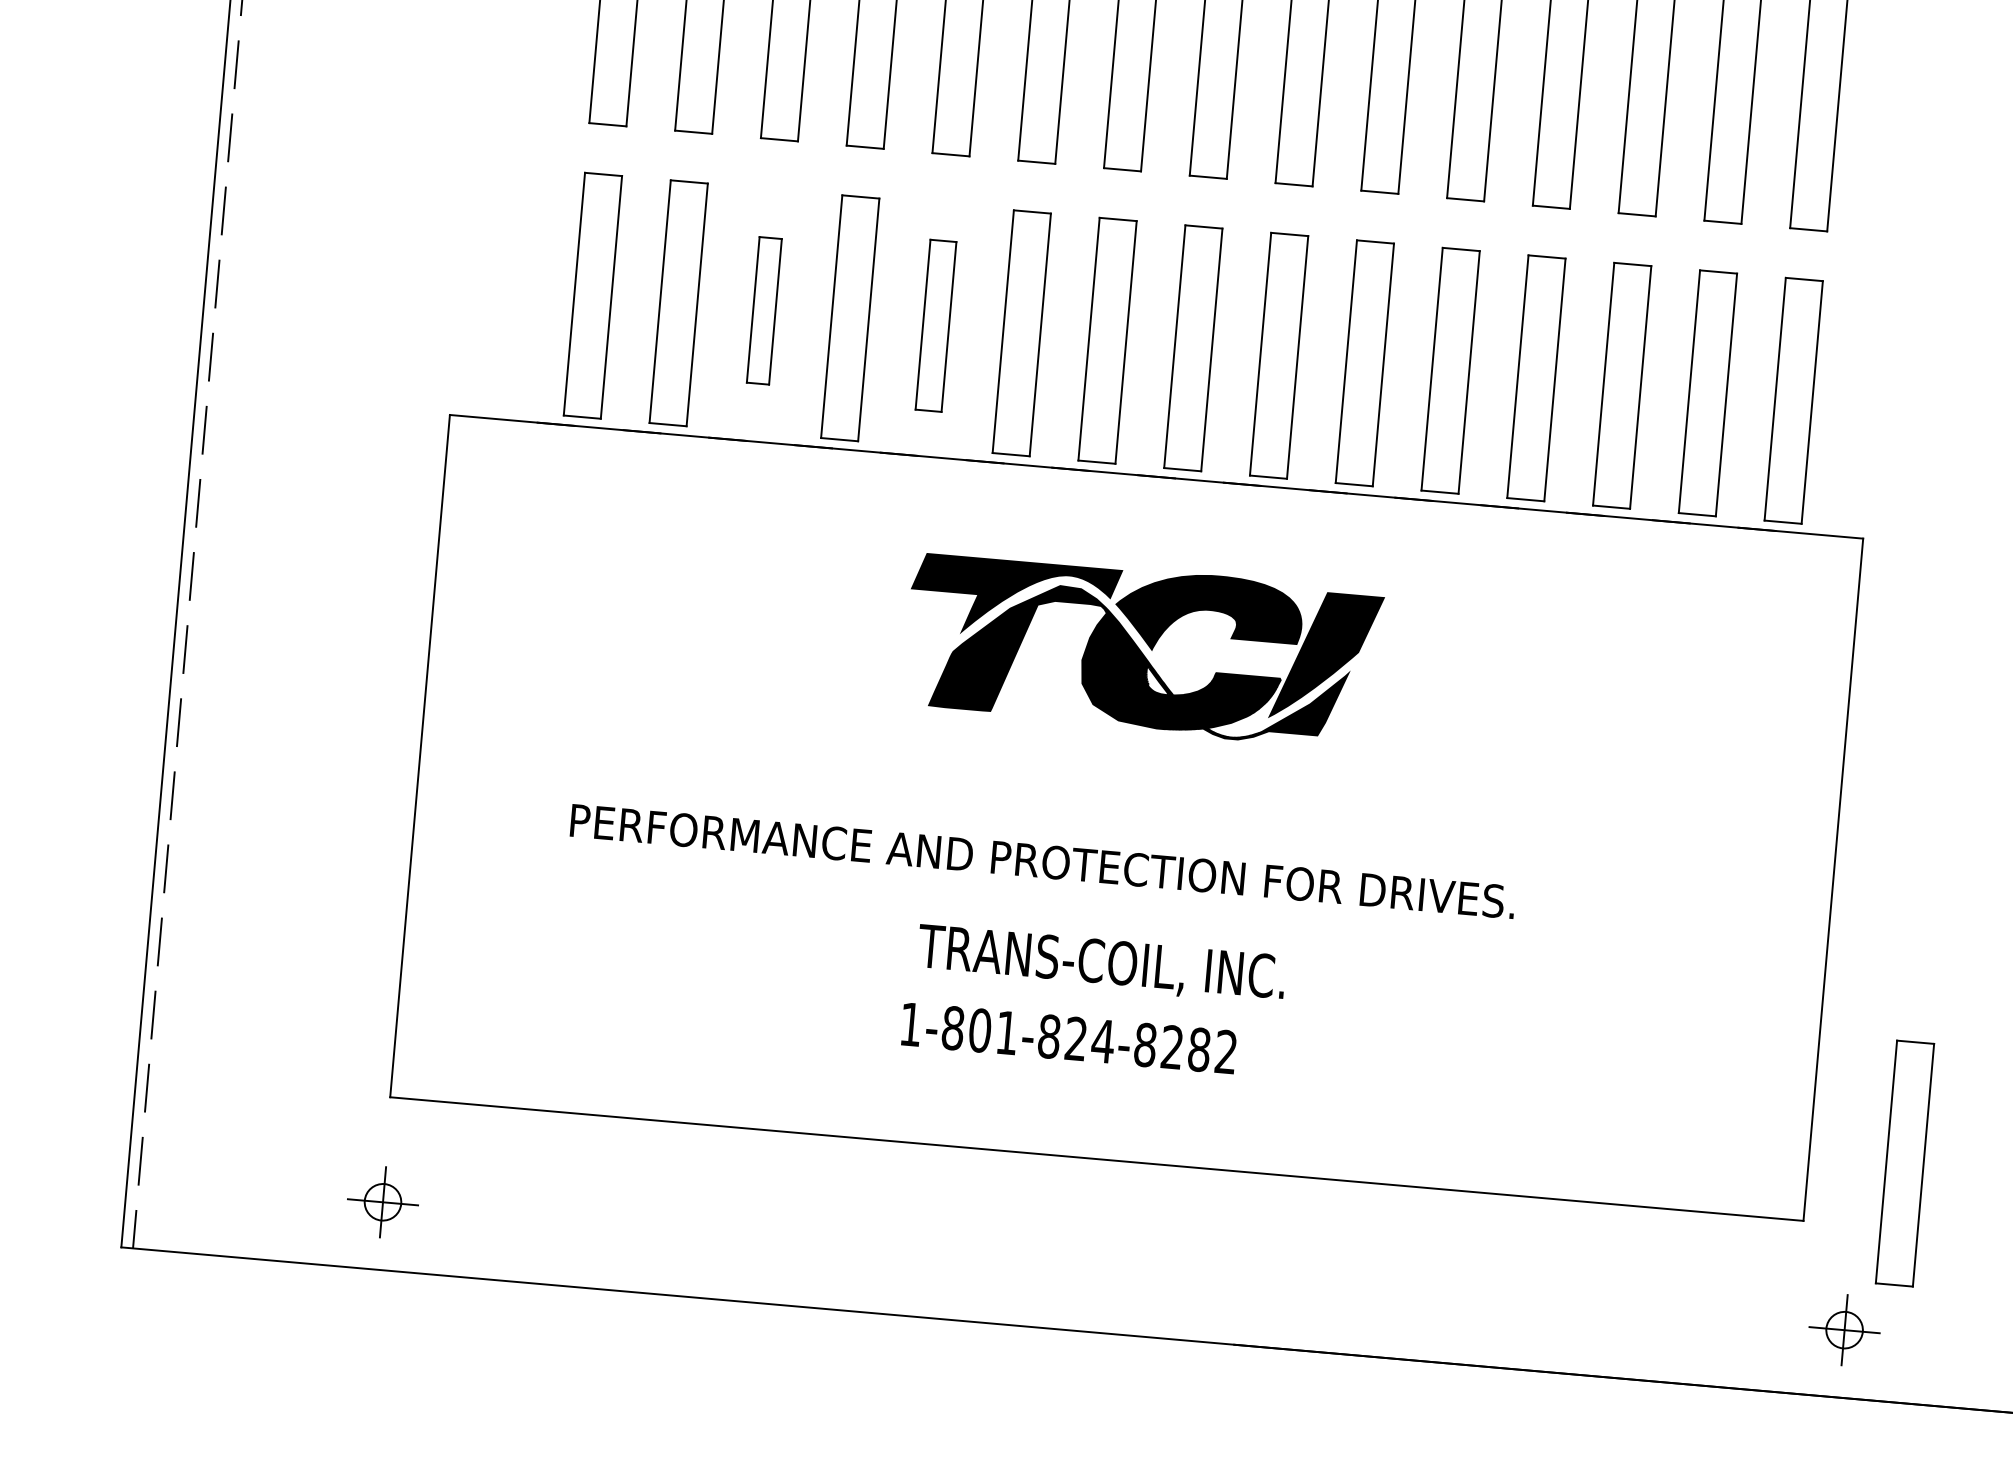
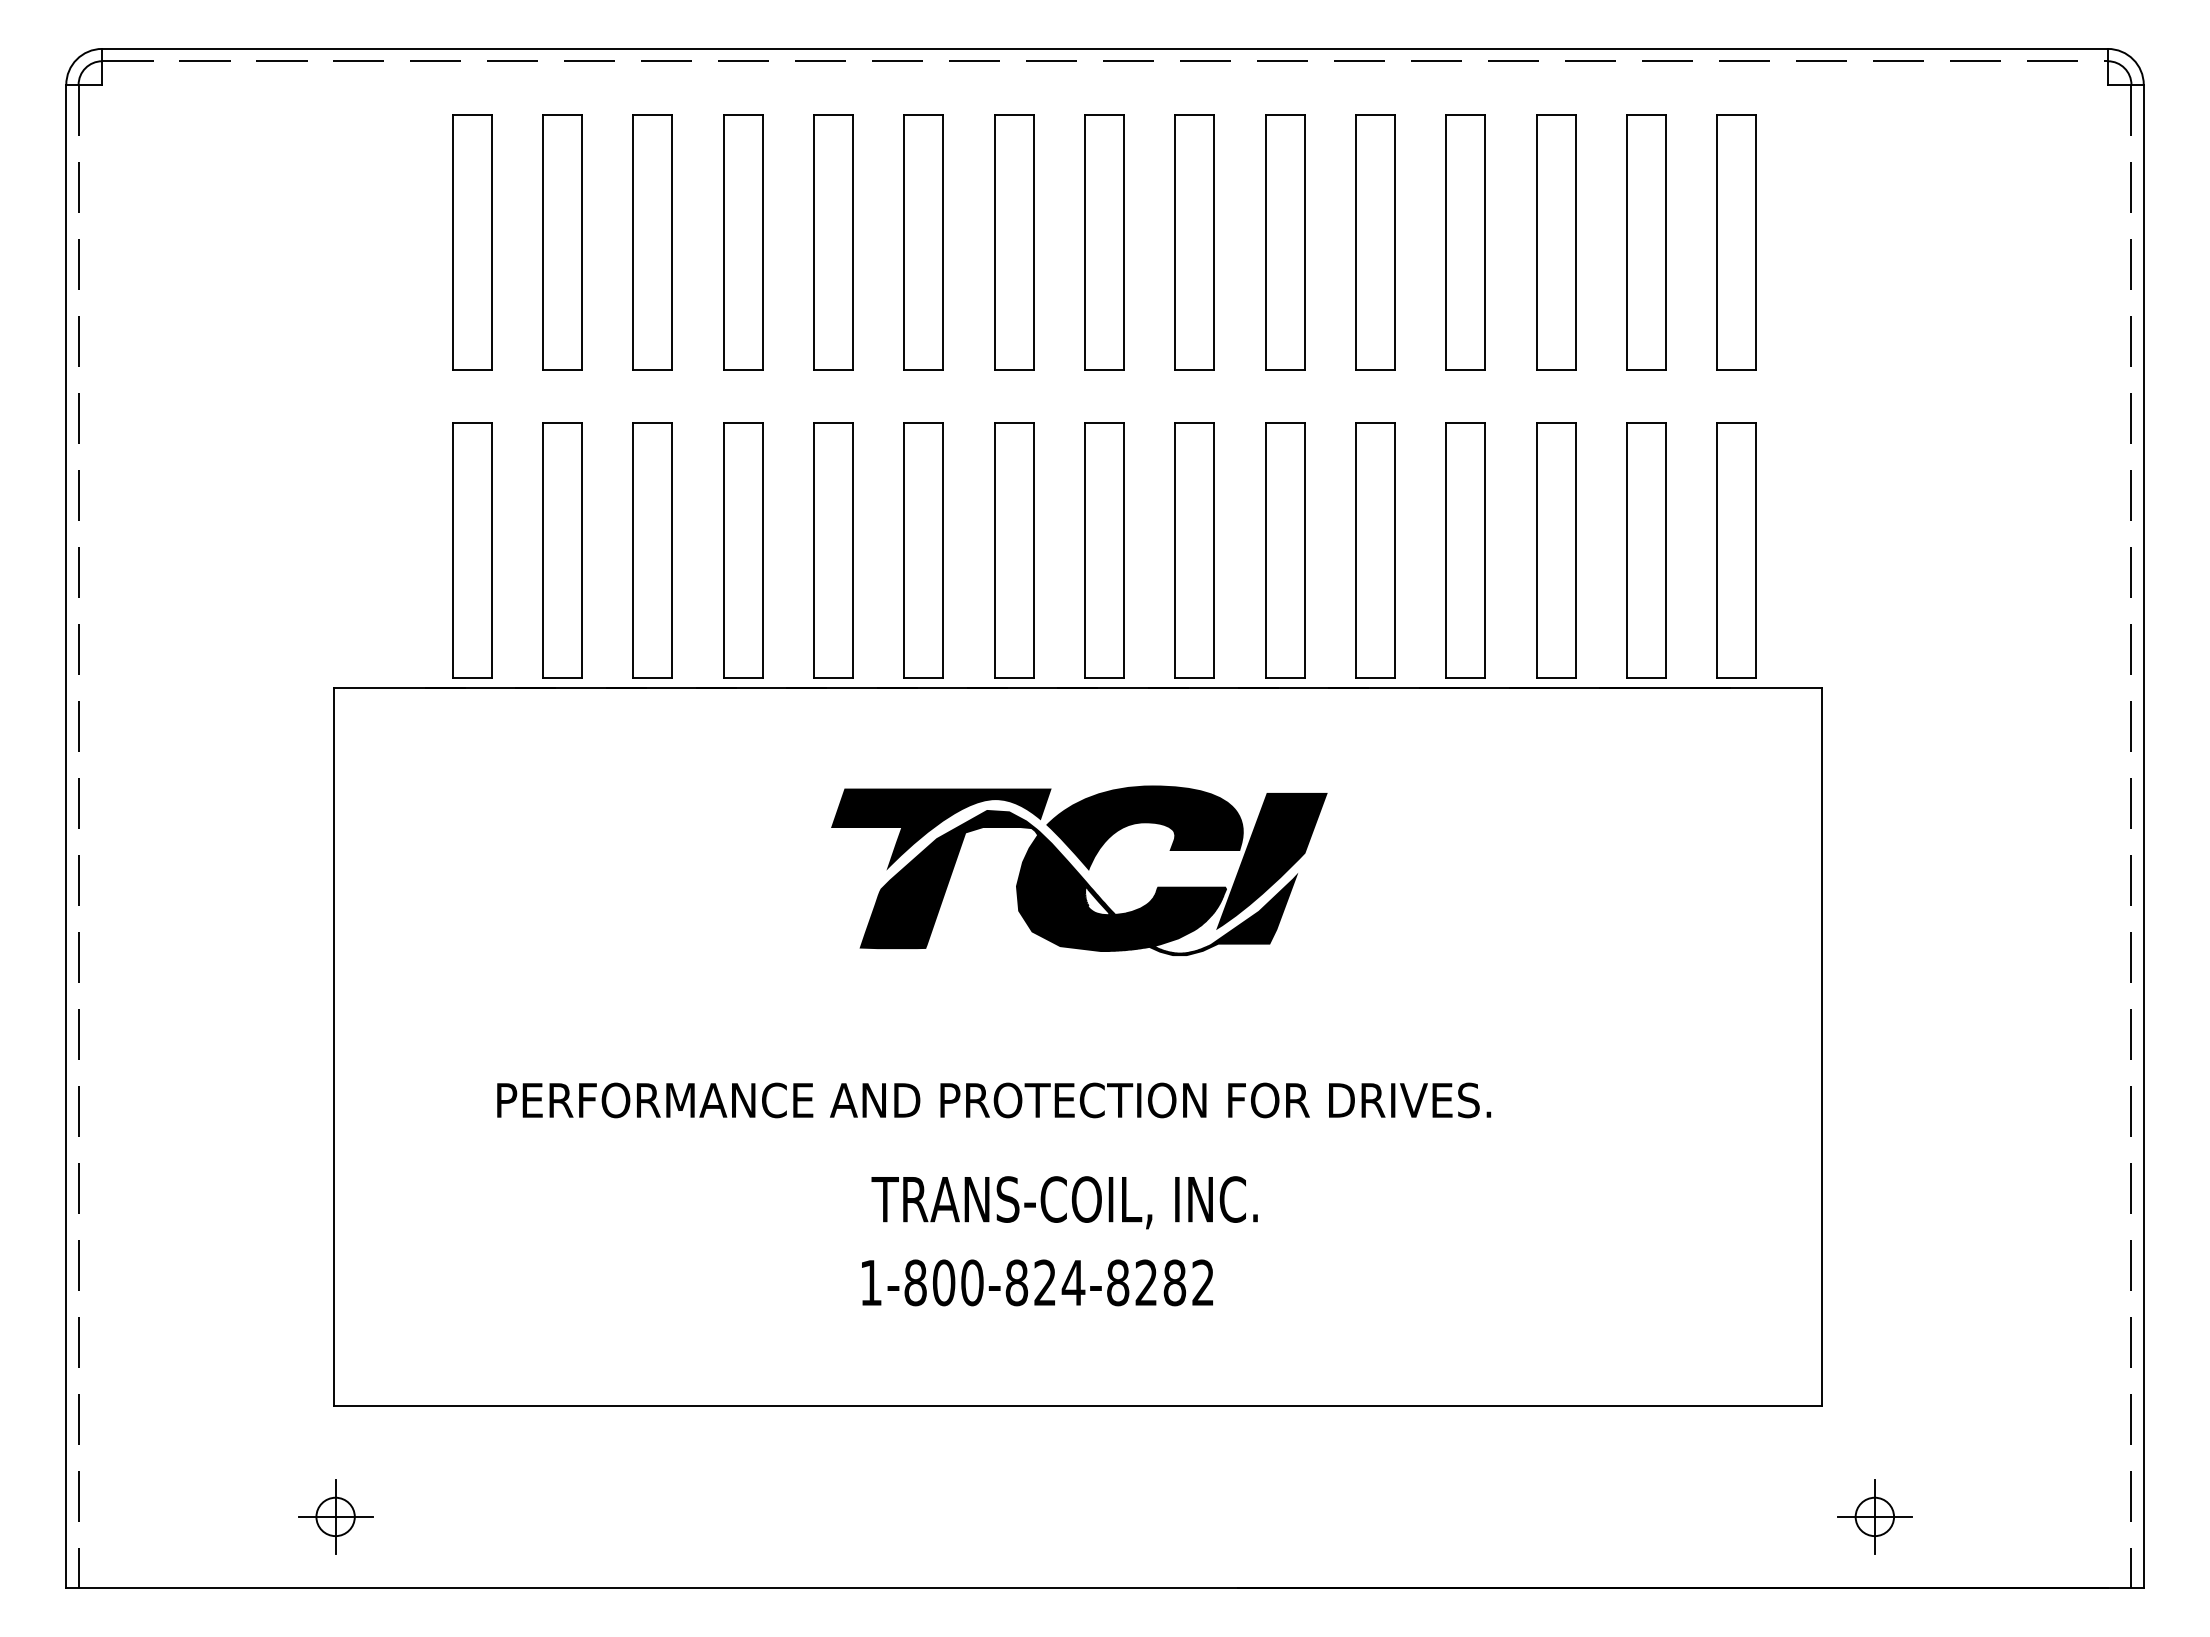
part: (764, 310) -> (652, 550), size x1.67
part: (936, 325) -> (833, 550), size x1.43
text: (1007, 1032) -> (972, 1282), 1-801-824-8282 -> 1-800-824-8282
part: (1904, 1163) -> (1922, 1337), removed

